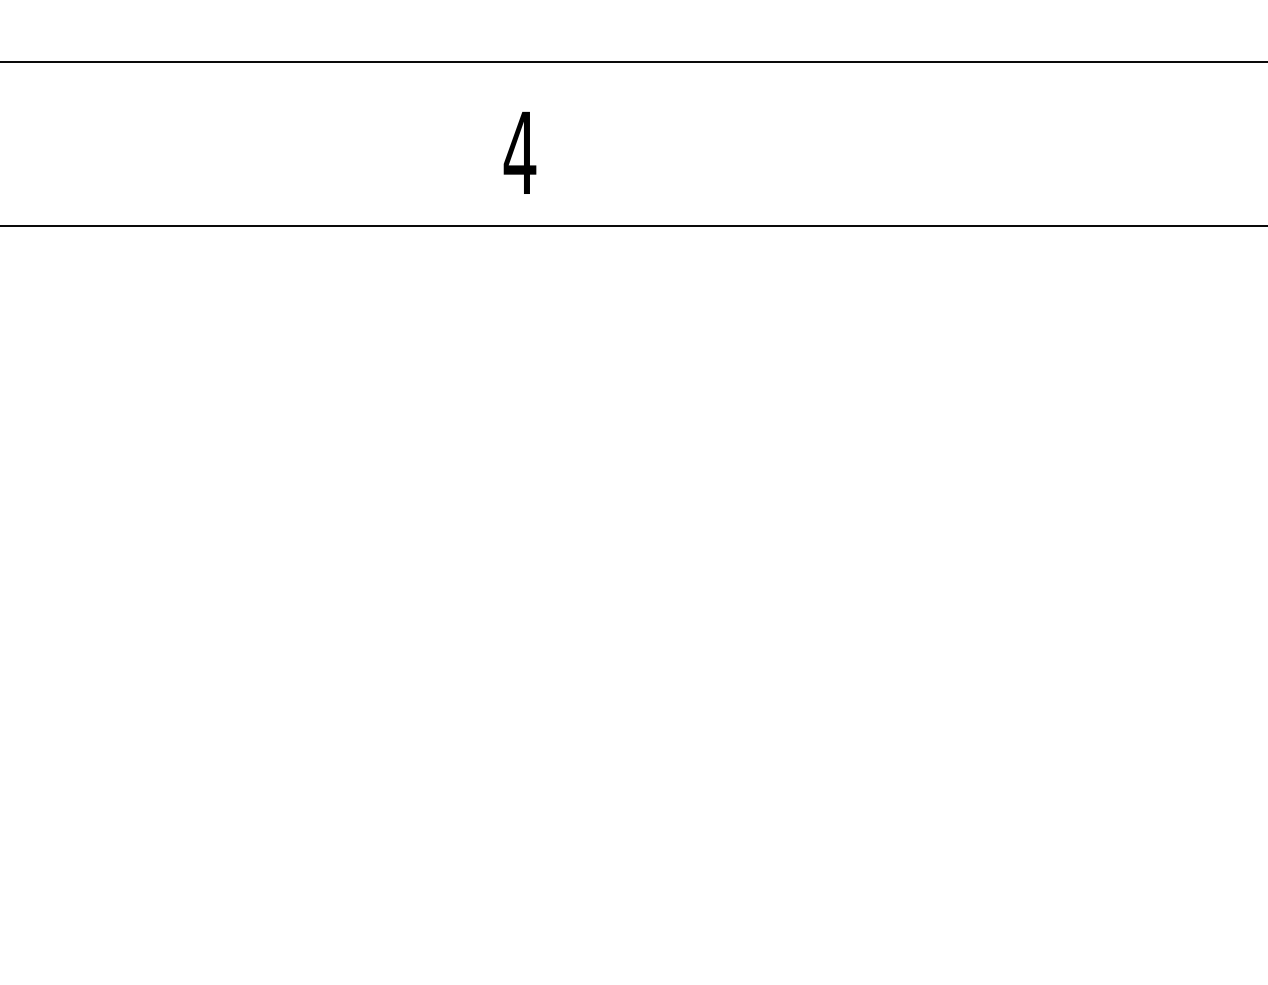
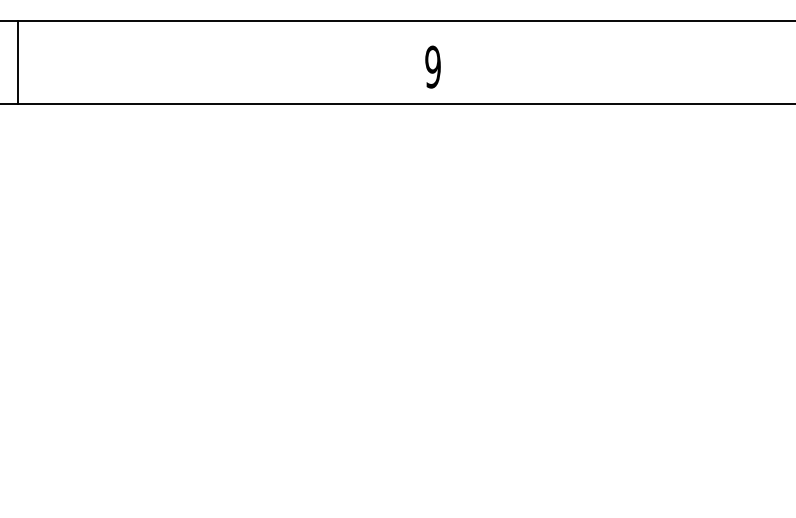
text: (518, 151) -> (432, 66), 4 -> 9

